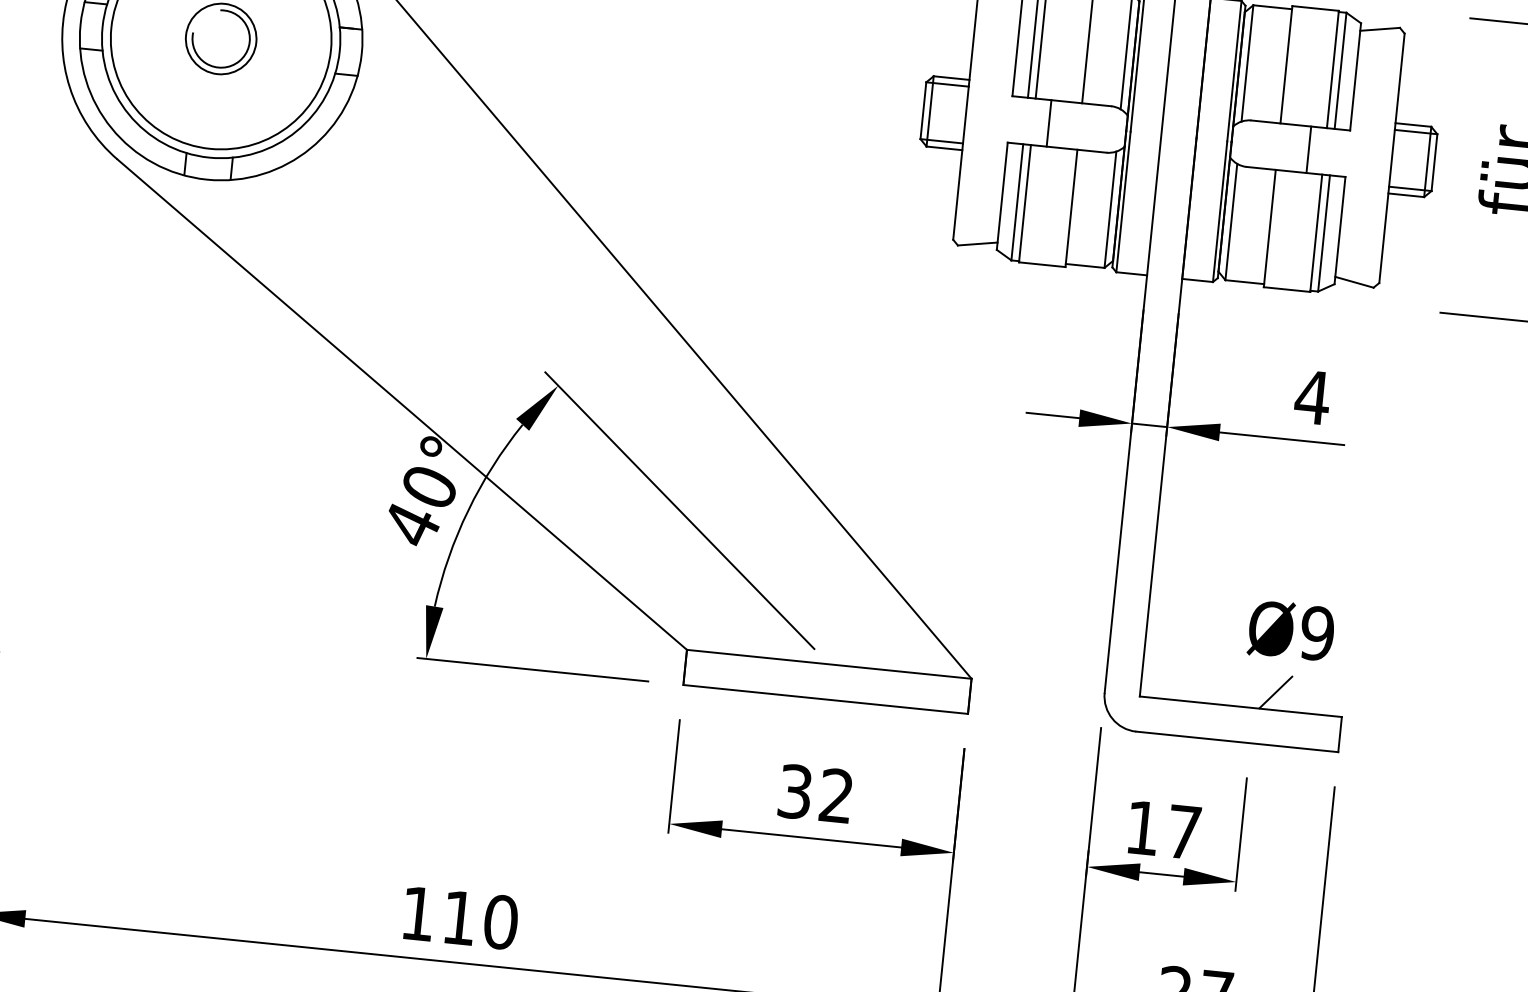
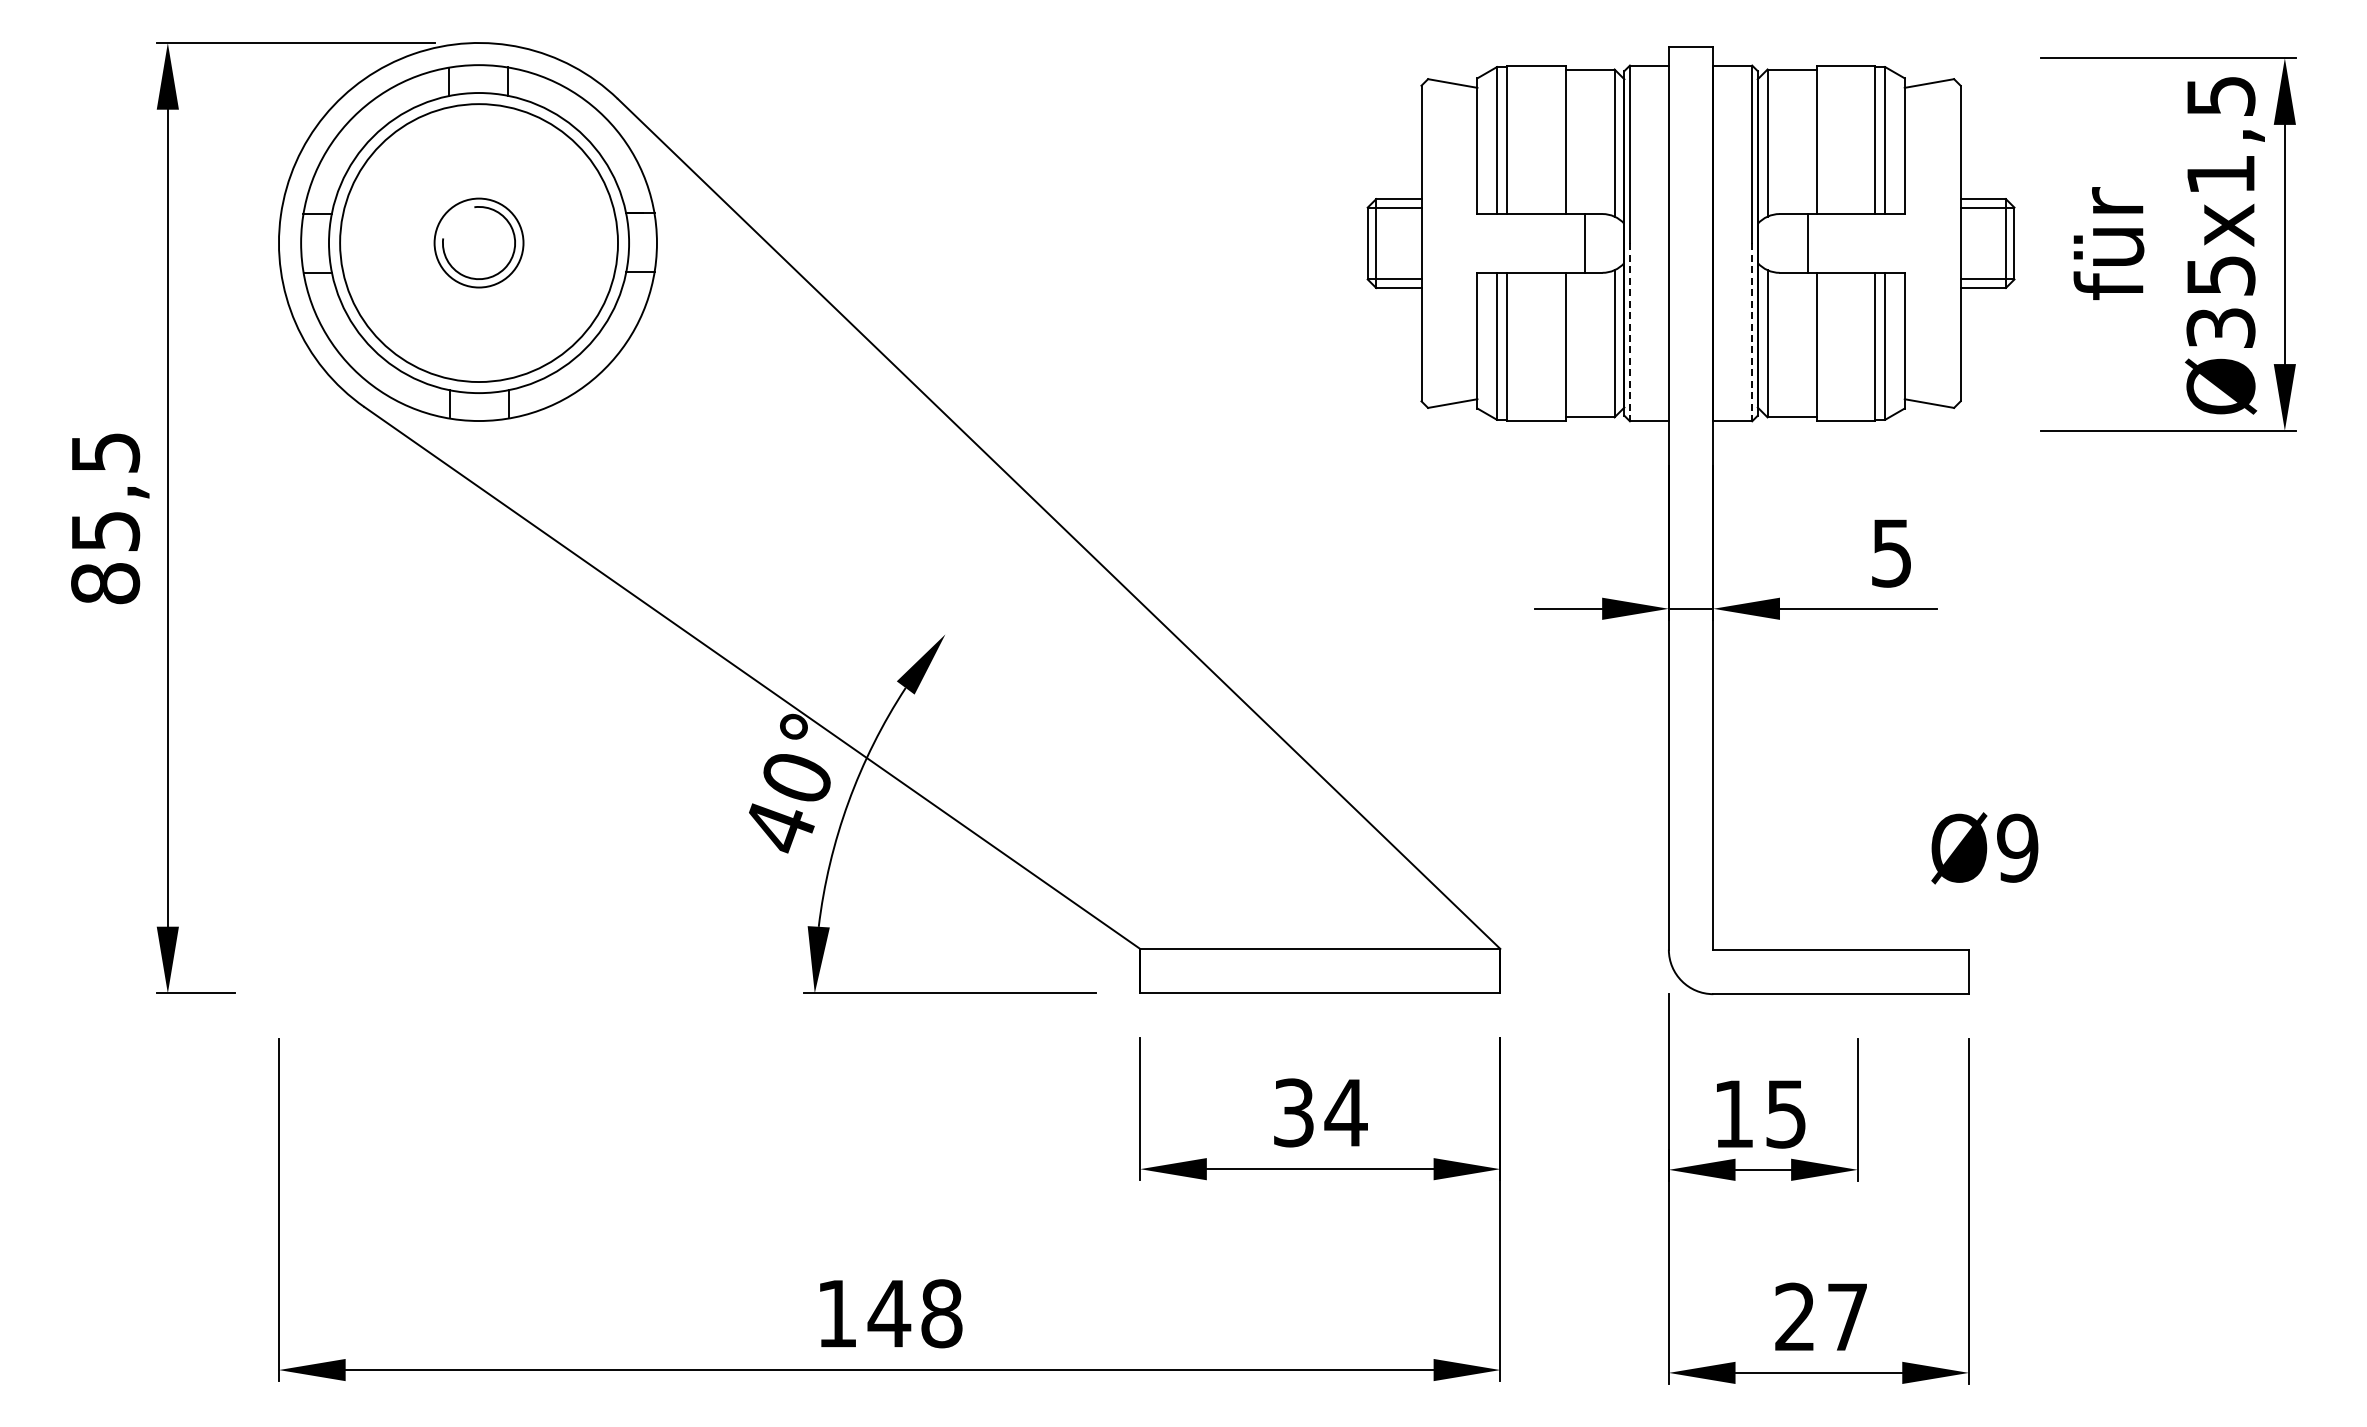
line: (1048, 123) -> (1584, 243), moved
line: (1308, 149) -> (1808, 243), moved
line: (1123, 202) -> (1629, 332), solid -> dashed
line: (1220, 211) -> (1752, 332), solid -> dashed
text: (1312, 397) -> (1891, 553), 4 -> 5
line: (679, 510) -> (1113, 775), removed
text: (1291, 631) -> (1984, 848), moved
line: (1275, 692) -> (1882, 927), removed
text: (836, 795) -> (1345, 1112), 32 -> 34
text: (1183, 832) -> (1785, 1114), 17 -> 15
text: (479, 919) -> (914, 1313), 110 -> 148

